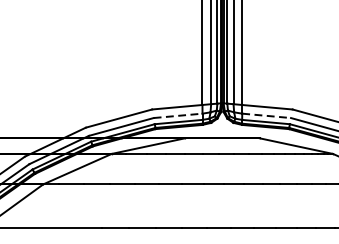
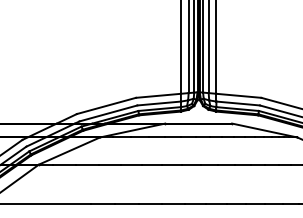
line: (178, 115) -> (159, 103), dashed -> solid
line: (266, 115) -> (238, 103), dashed -> solid

